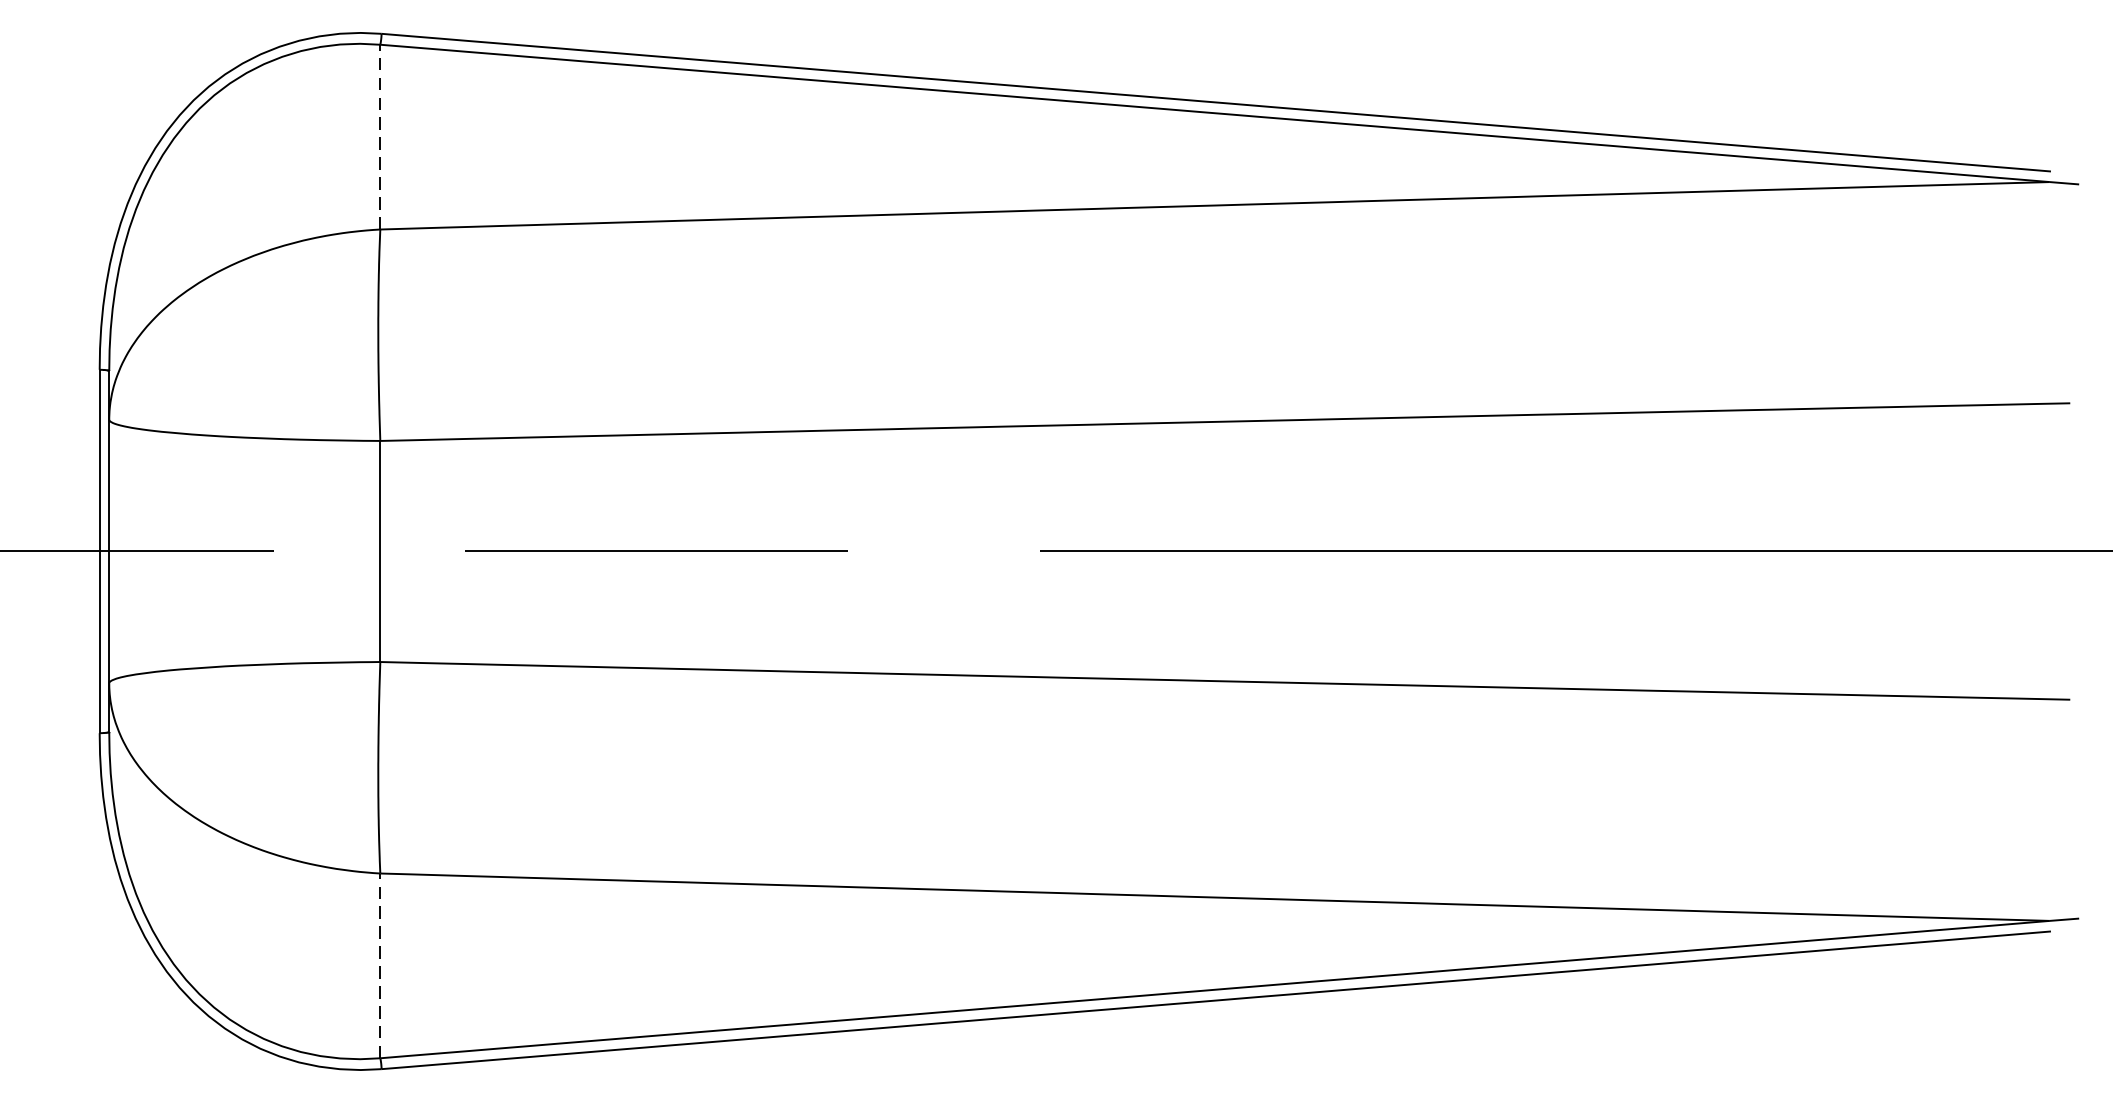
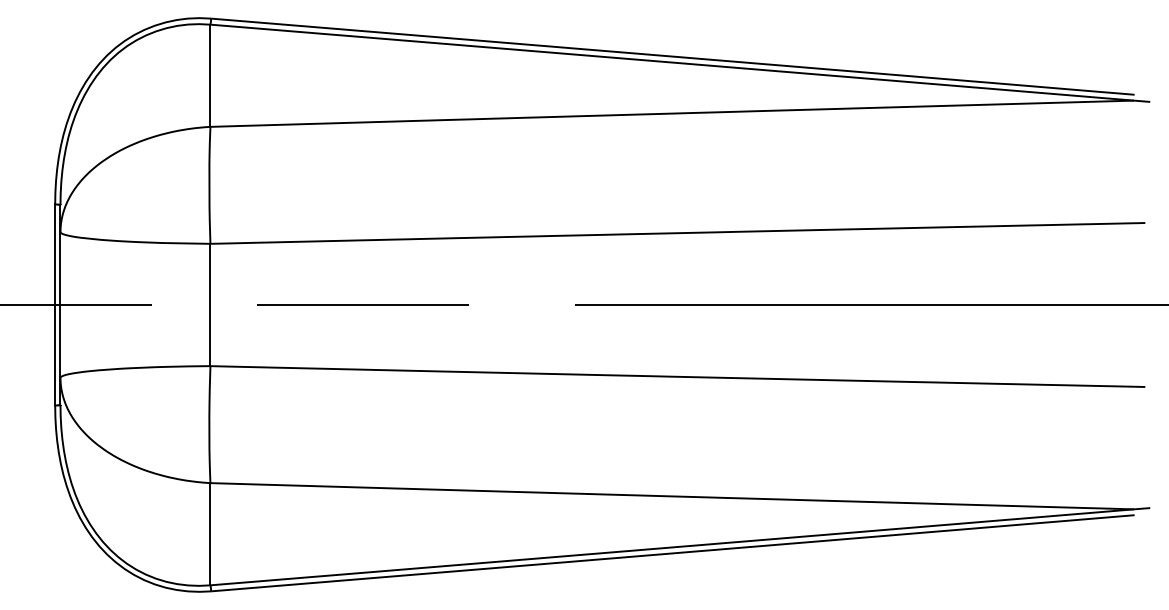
line: (380, 136) -> (210, 75), dashed -> solid
line: (380, 964) -> (210, 533), dashed -> solid

